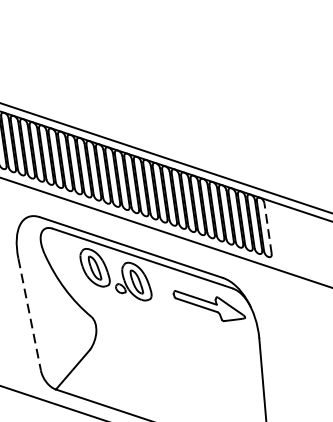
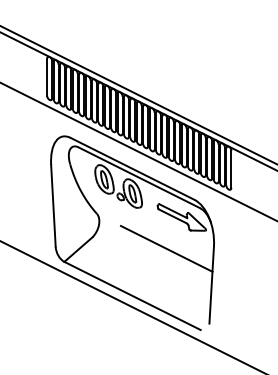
line: (267, 227) -> (231, 168), dashed -> solid
line: (29, 313) -> (53, 205), dashed -> solid
line: (194, 350) -> (166, 248), added

